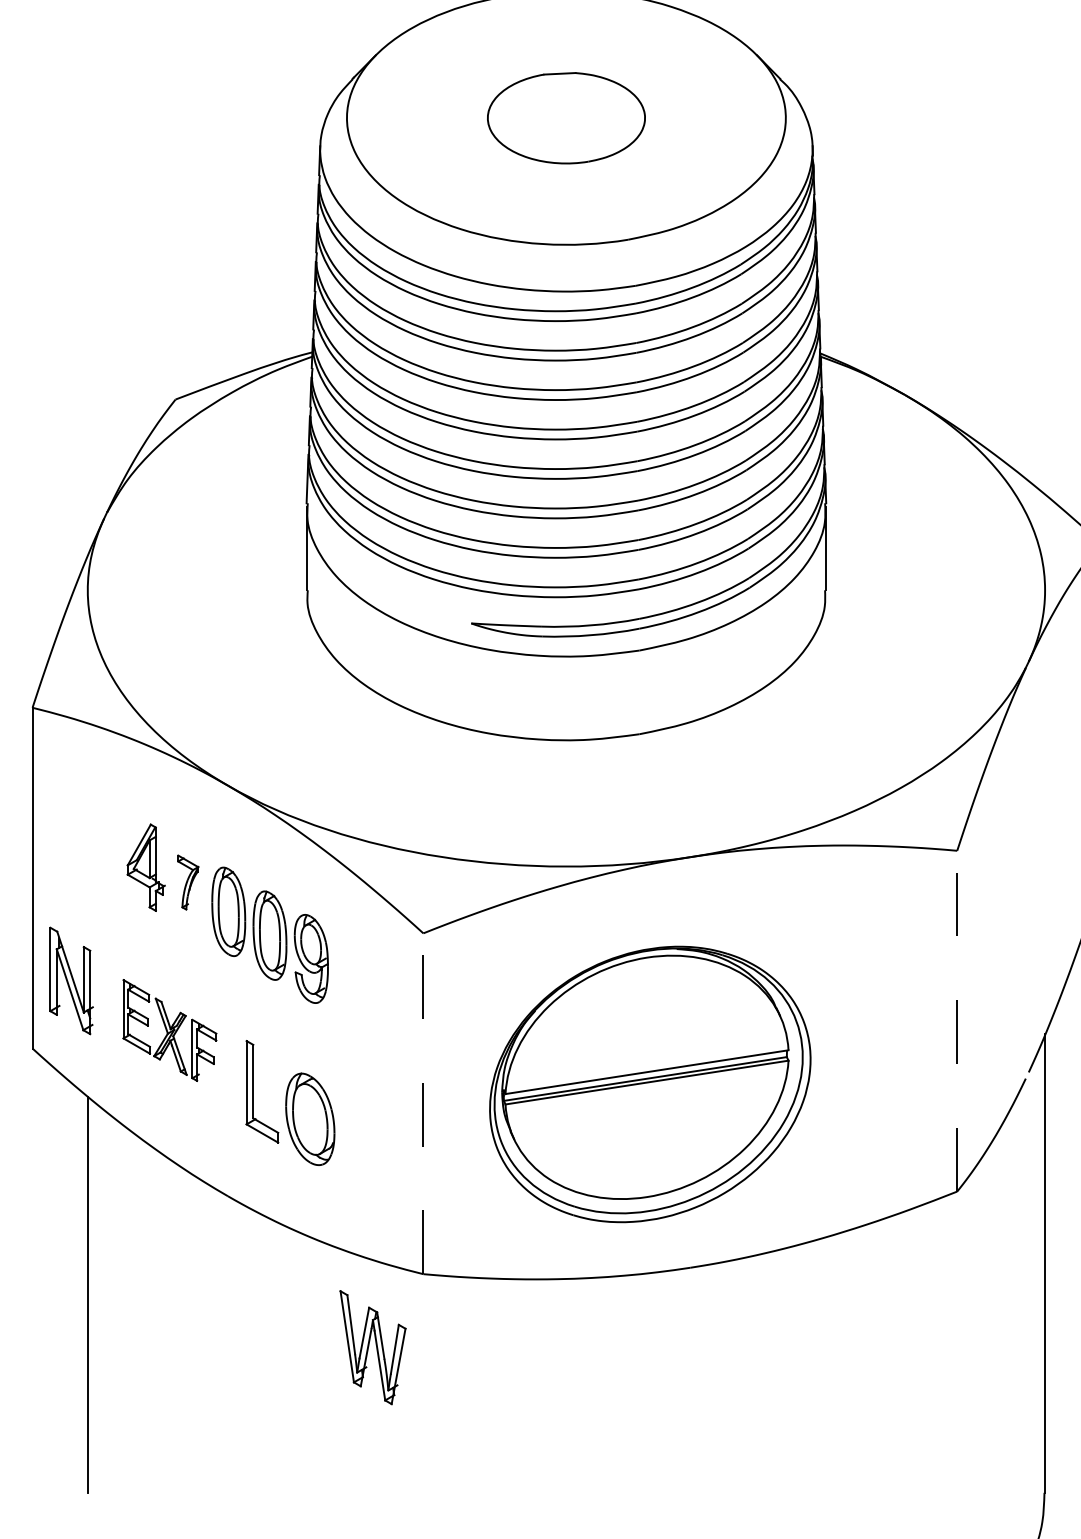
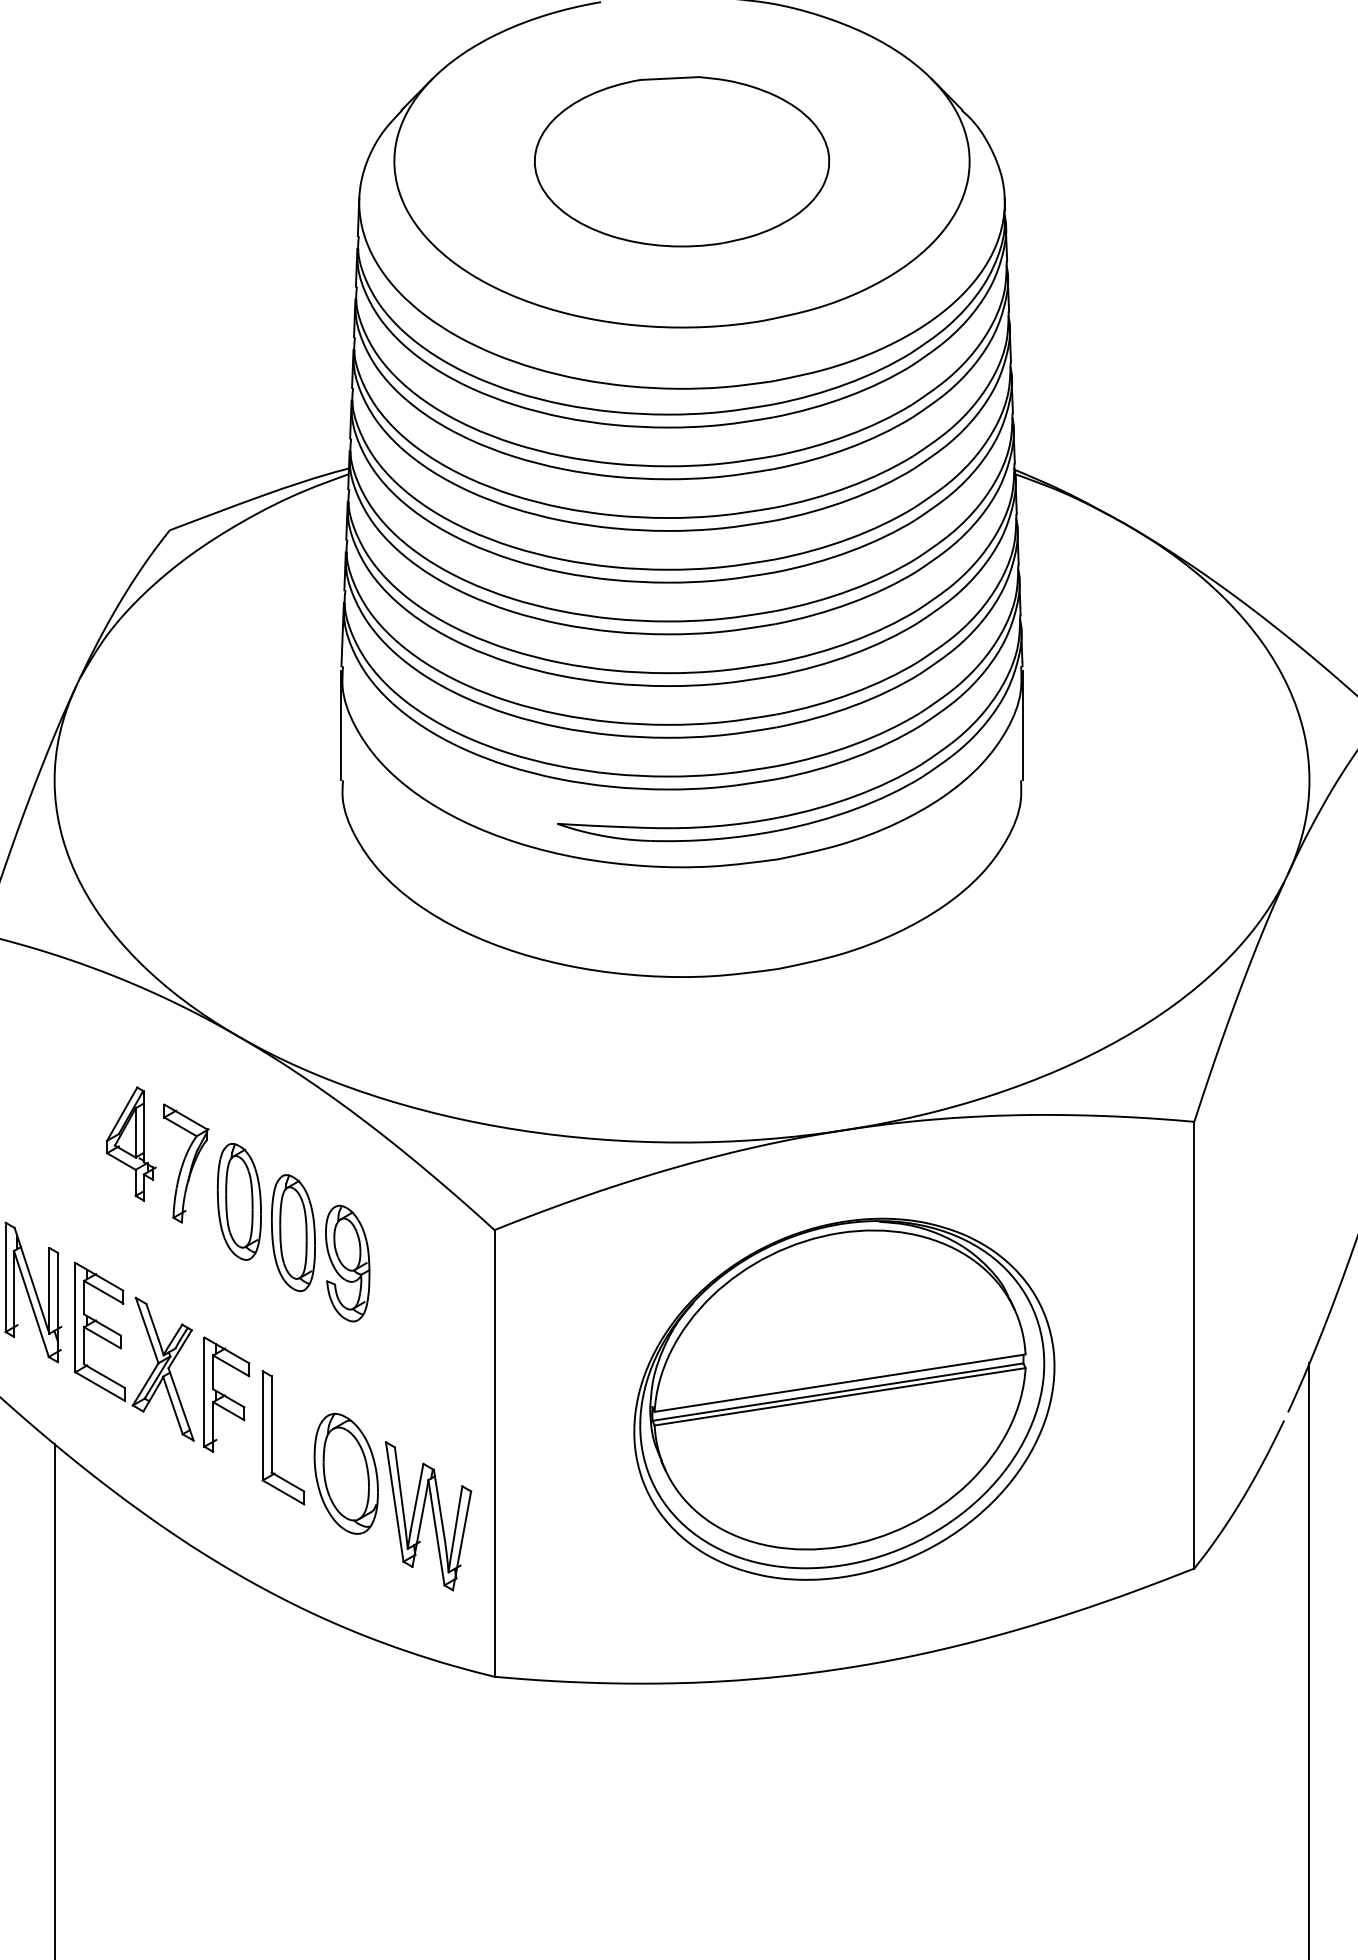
part: (566, 117) -> (682, 160), size x1.43
part: (188, 882) -> (186, 1163), size x1.67
line: (957, 1020) -> (1194, 1344), dashed -> solid
part: (169, 1030) -> (161, 1357), size x1.43
part: (650, 1084) -> (844, 1399), moved
line: (423, 1103) -> (494, 1453), dashed -> solid
part: (372, 1347) -> (427, 1515), moved

